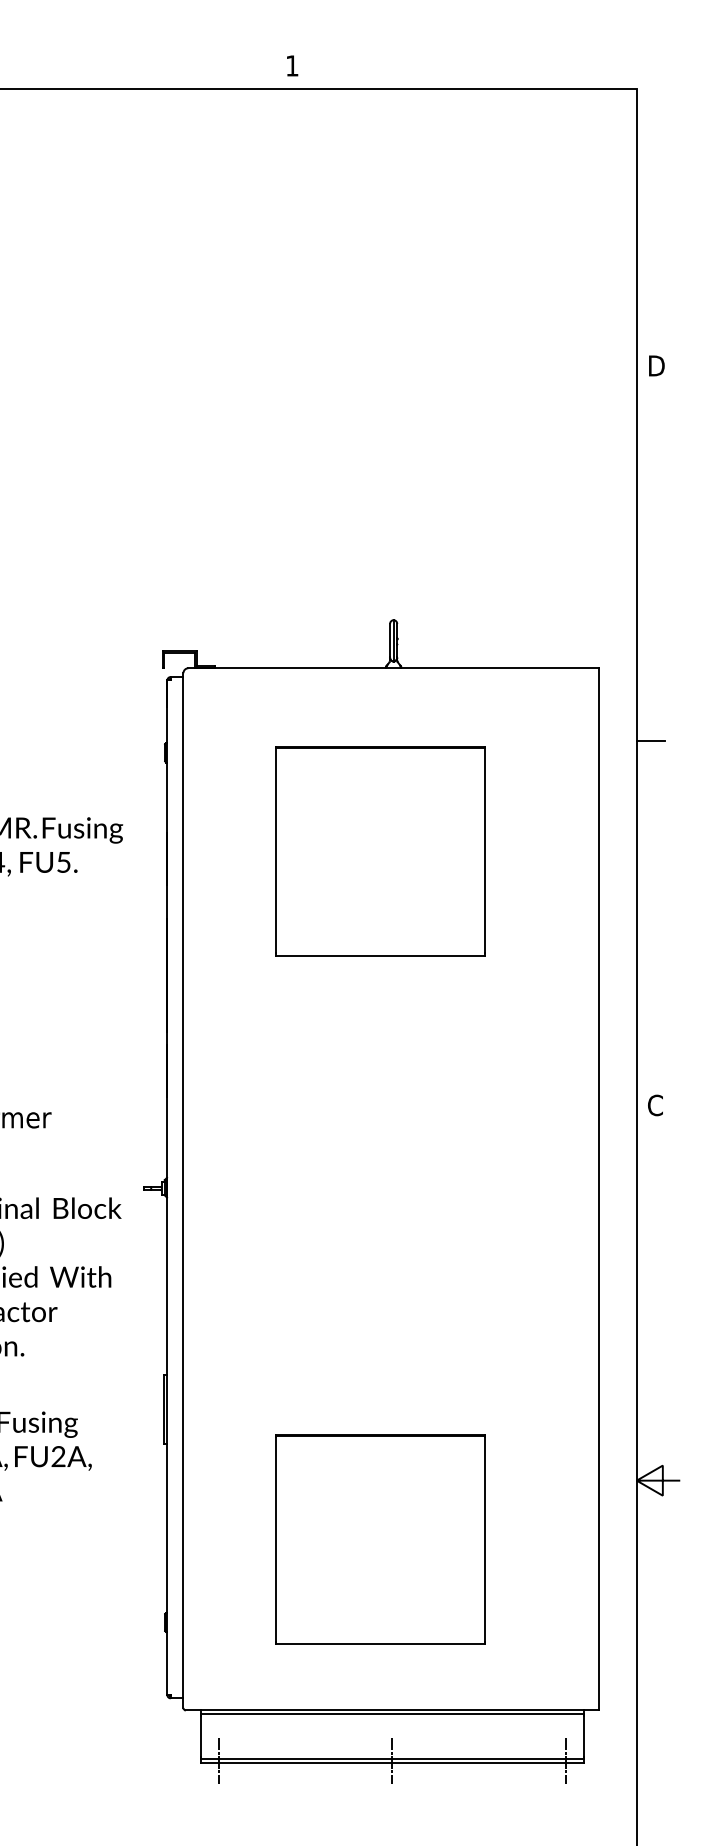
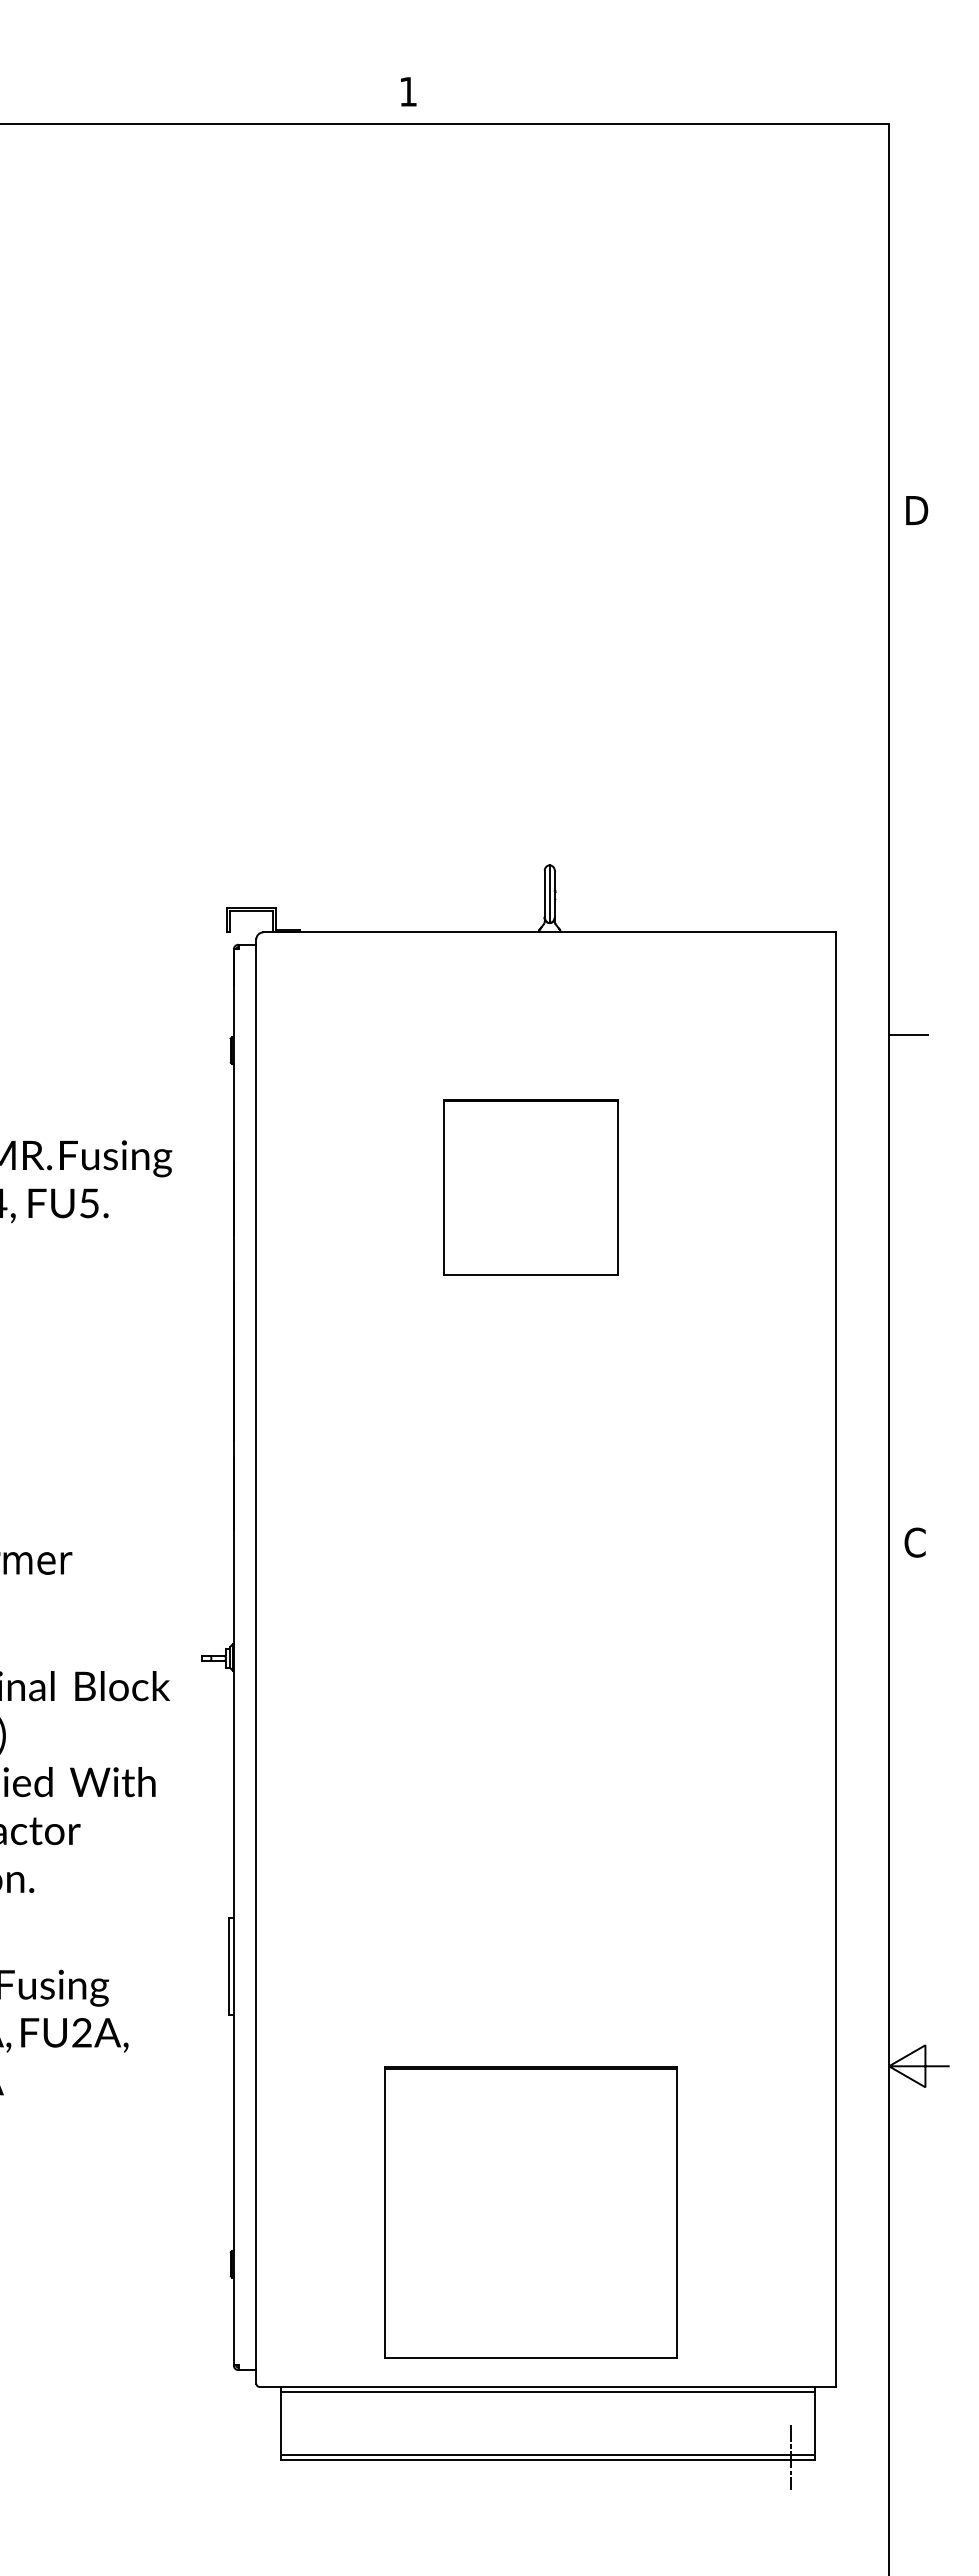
part: (379, 850) -> (530, 1187), size x0.6
part: (379, 1539) -> (530, 2212), moved
line: (218, 1760) -> (305, 2457), removed
line: (392, 1760) -> (548, 2457), removed

